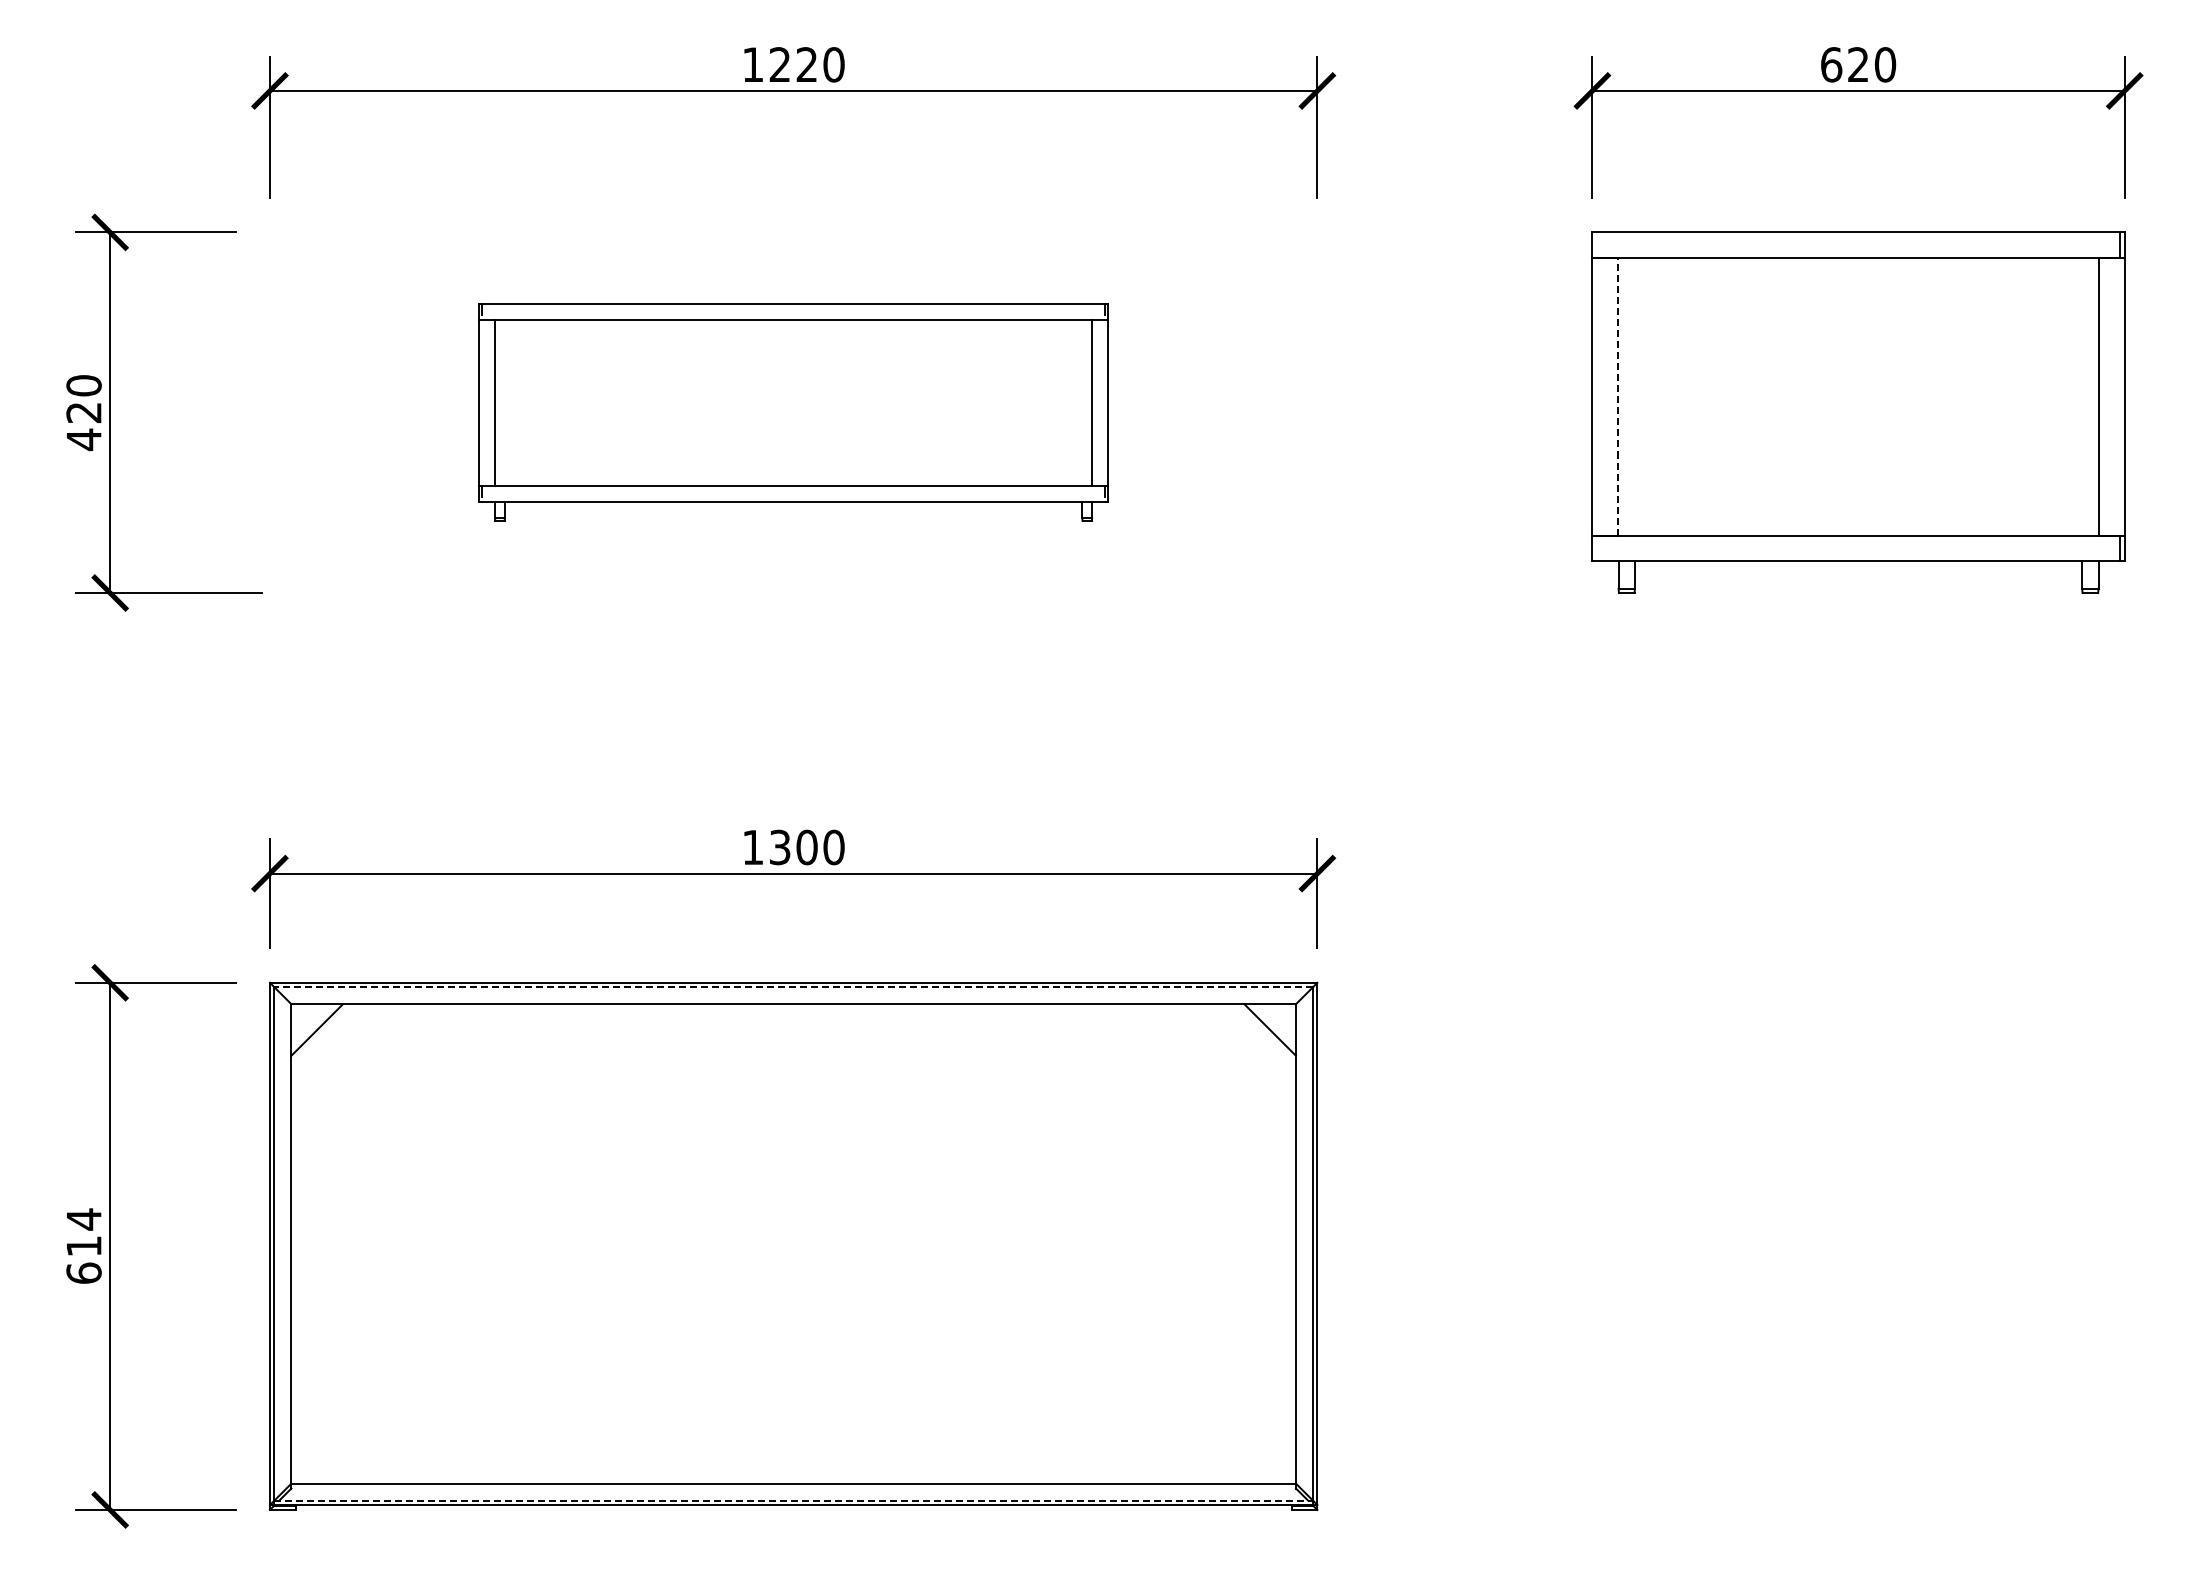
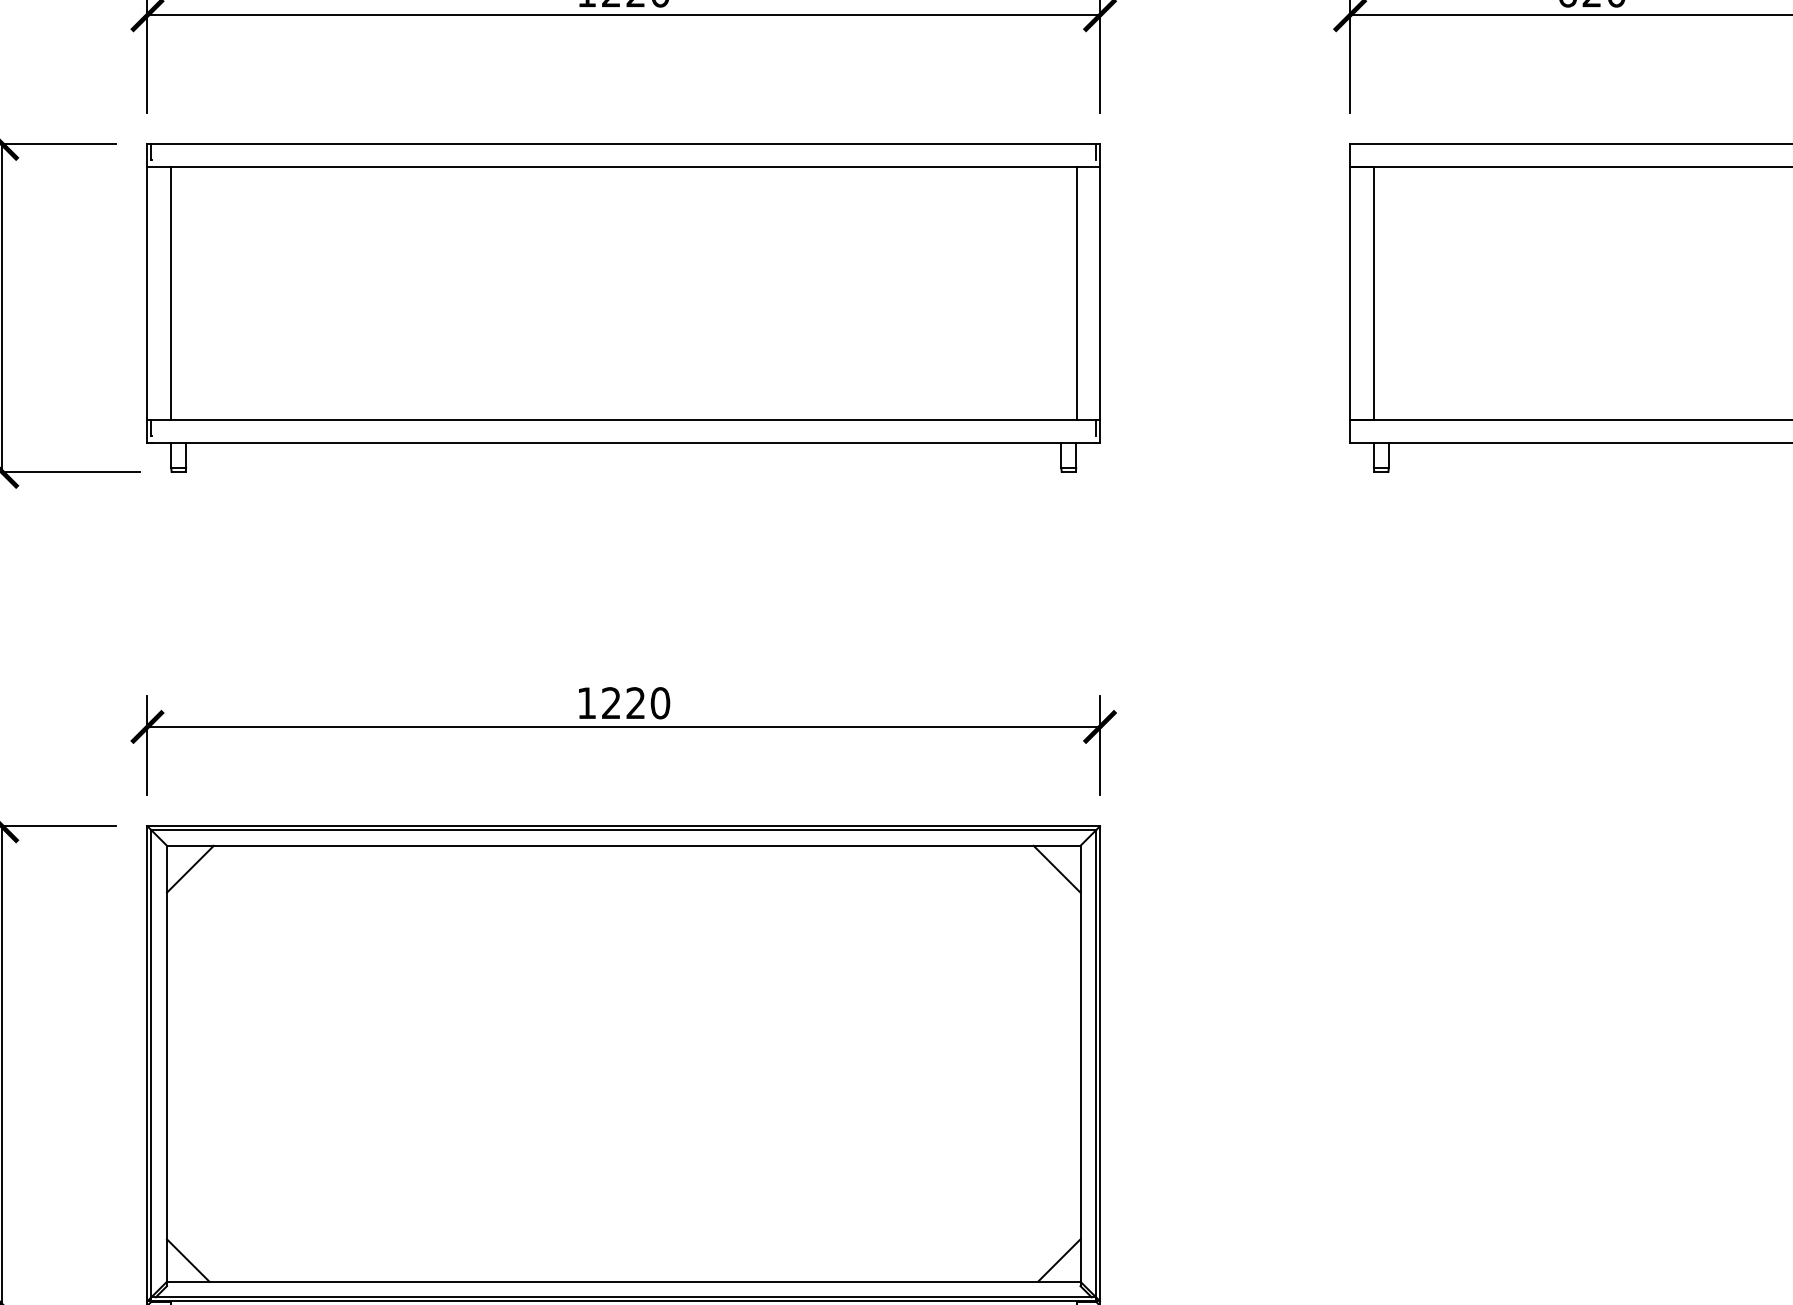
line: (1618, 396) -> (1373, 293), dashed -> solid
part: (793, 412) -> (623, 307), size x1.67
text: (793, 847) -> (623, 703), 1300 -> 1220
line: (793, 987) -> (623, 830), dashed -> solid
line: (314, 1459) -> (187, 1259), added
line: (1272, 1459) -> (1059, 1259), added
line: (794, 1500) -> (624, 1297), dashed -> solid

